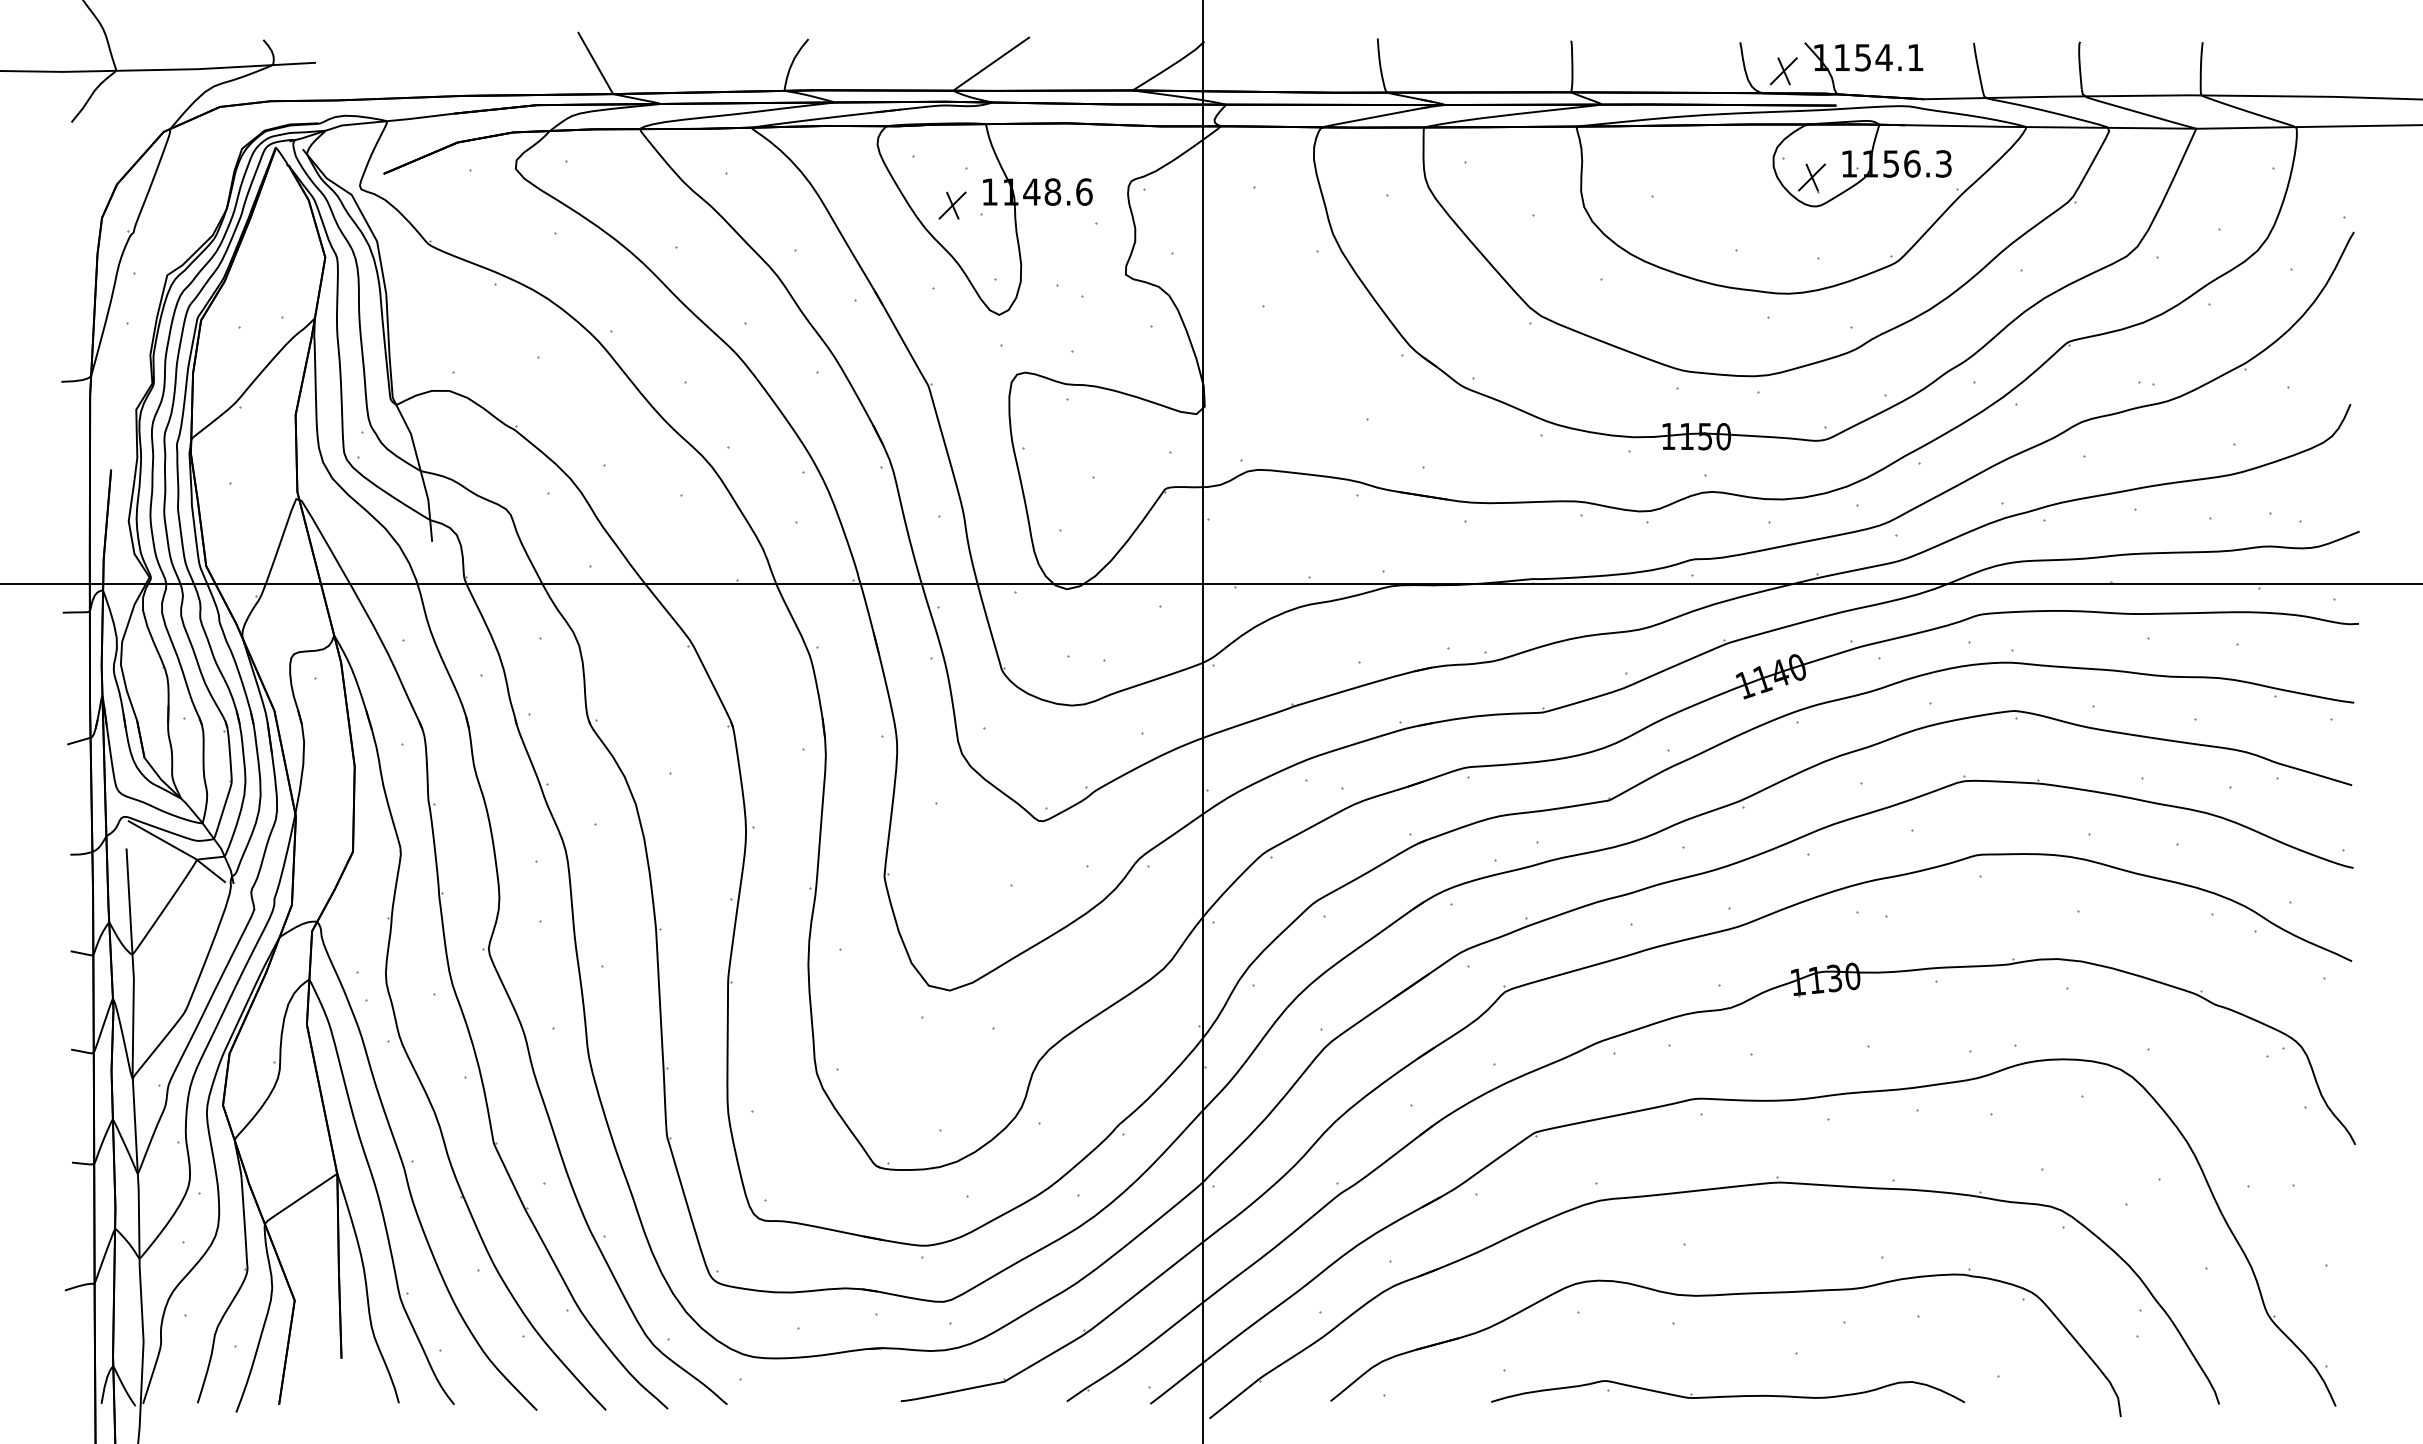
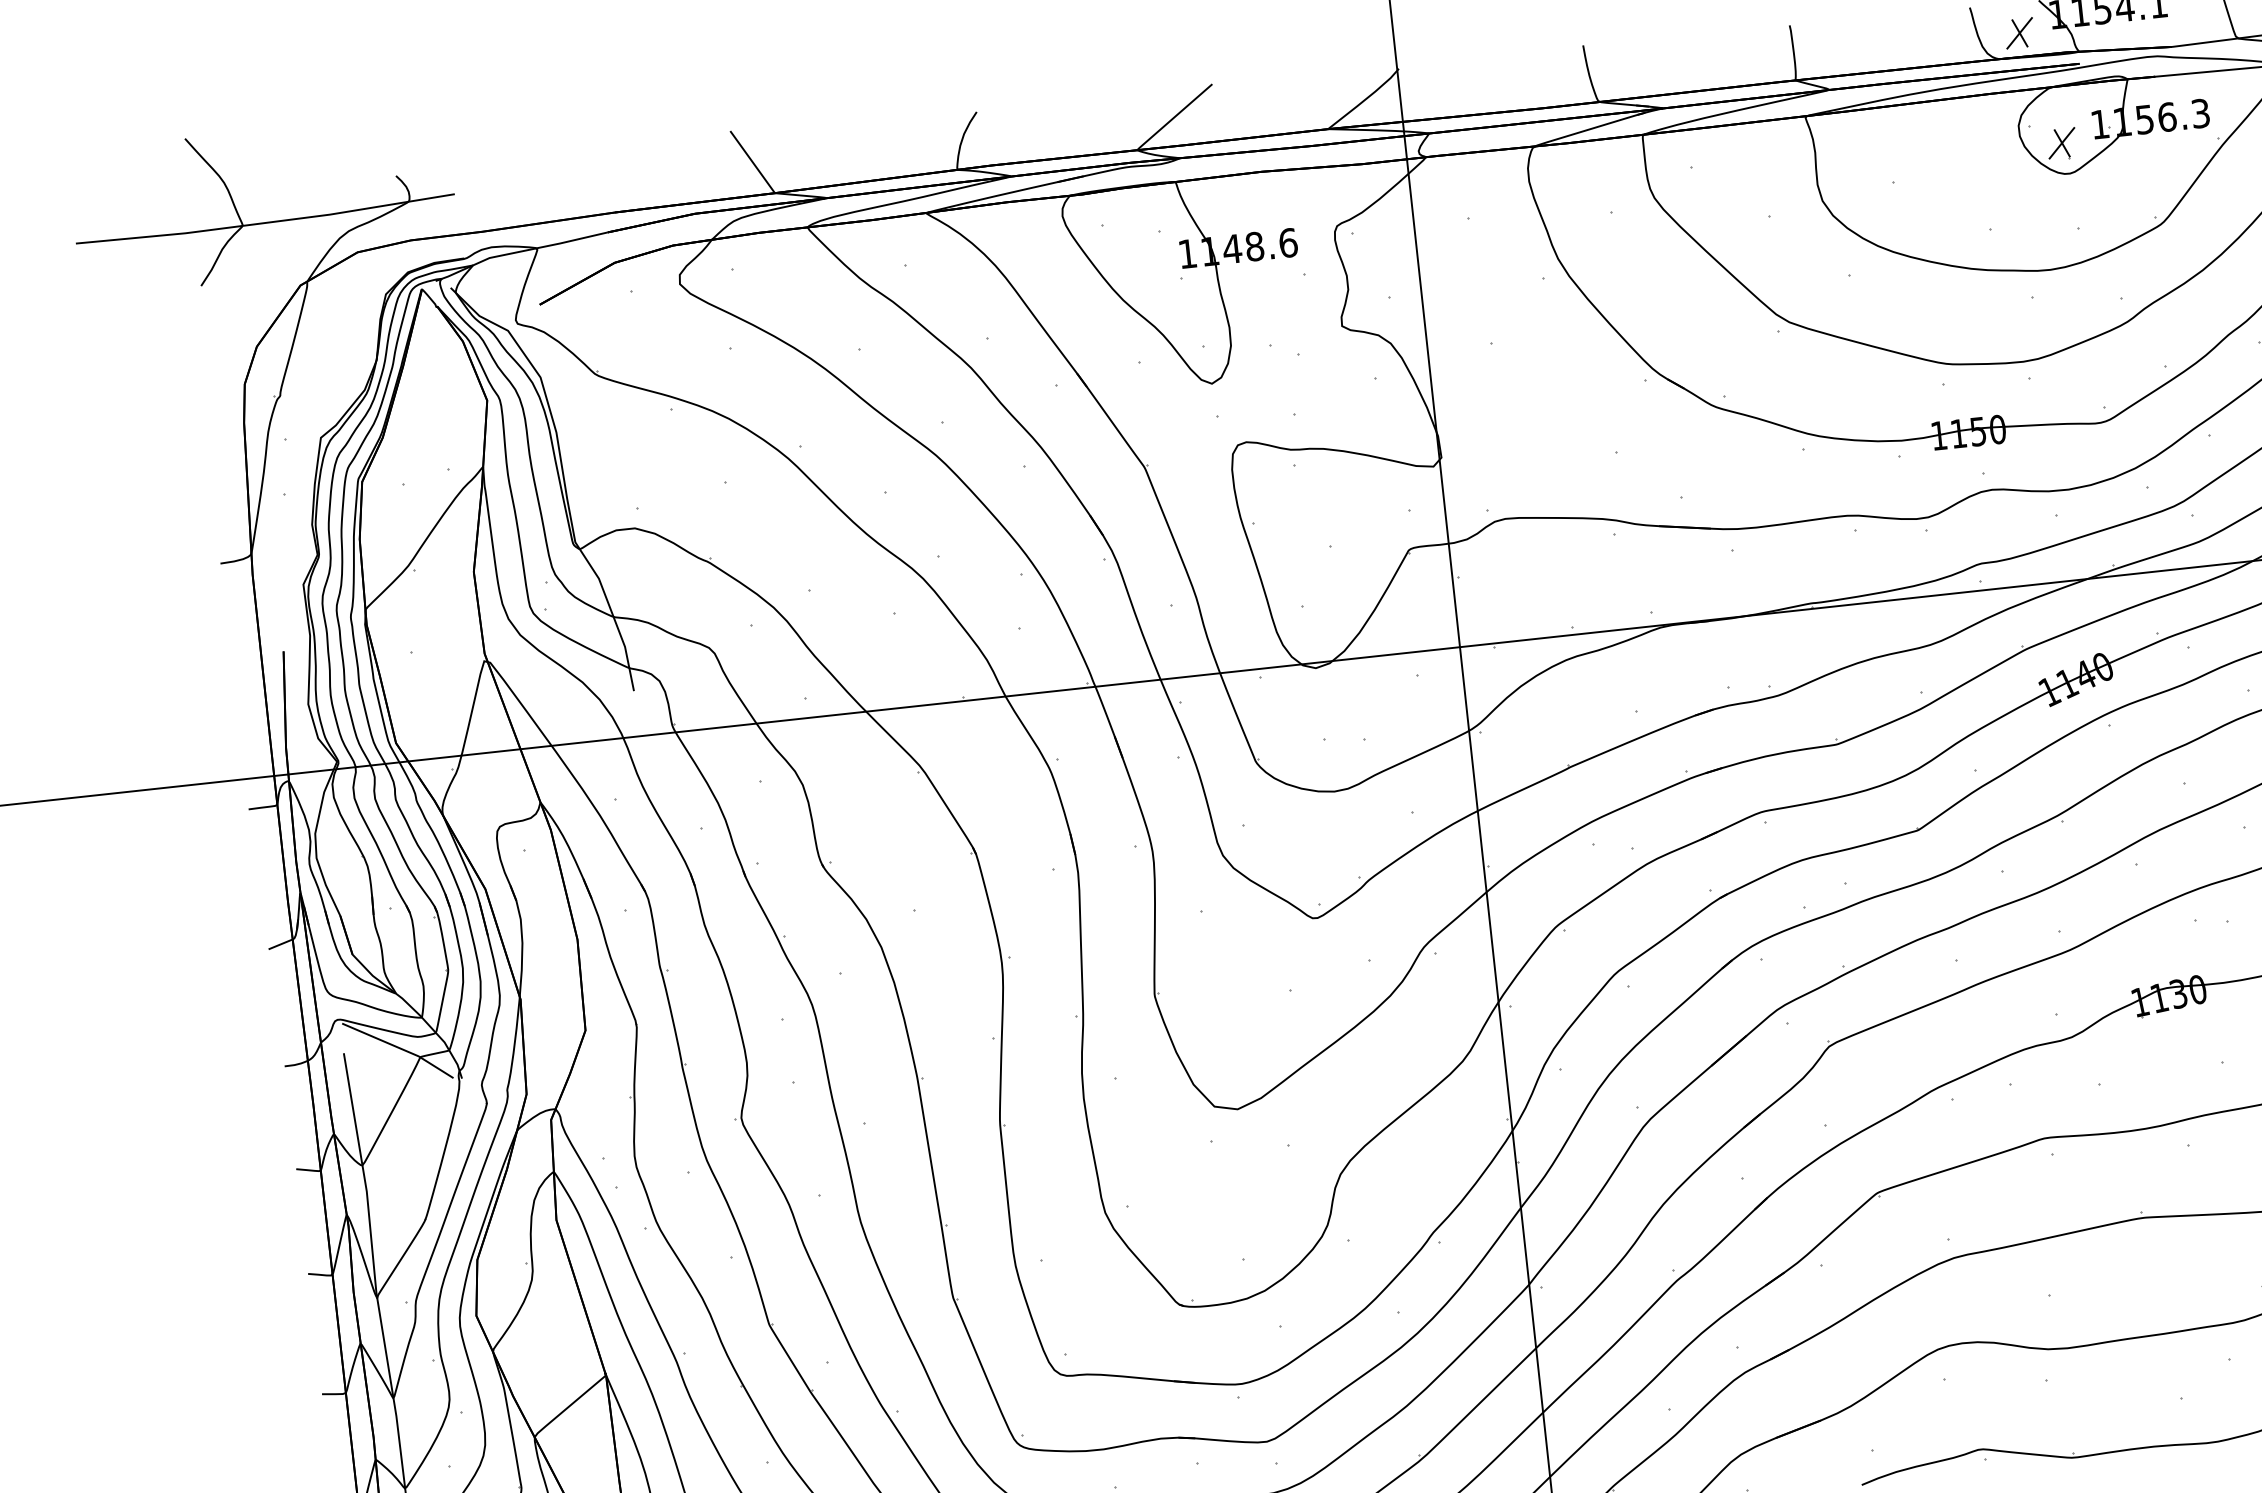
part: (952, 205) -> (1149, 272), removed

